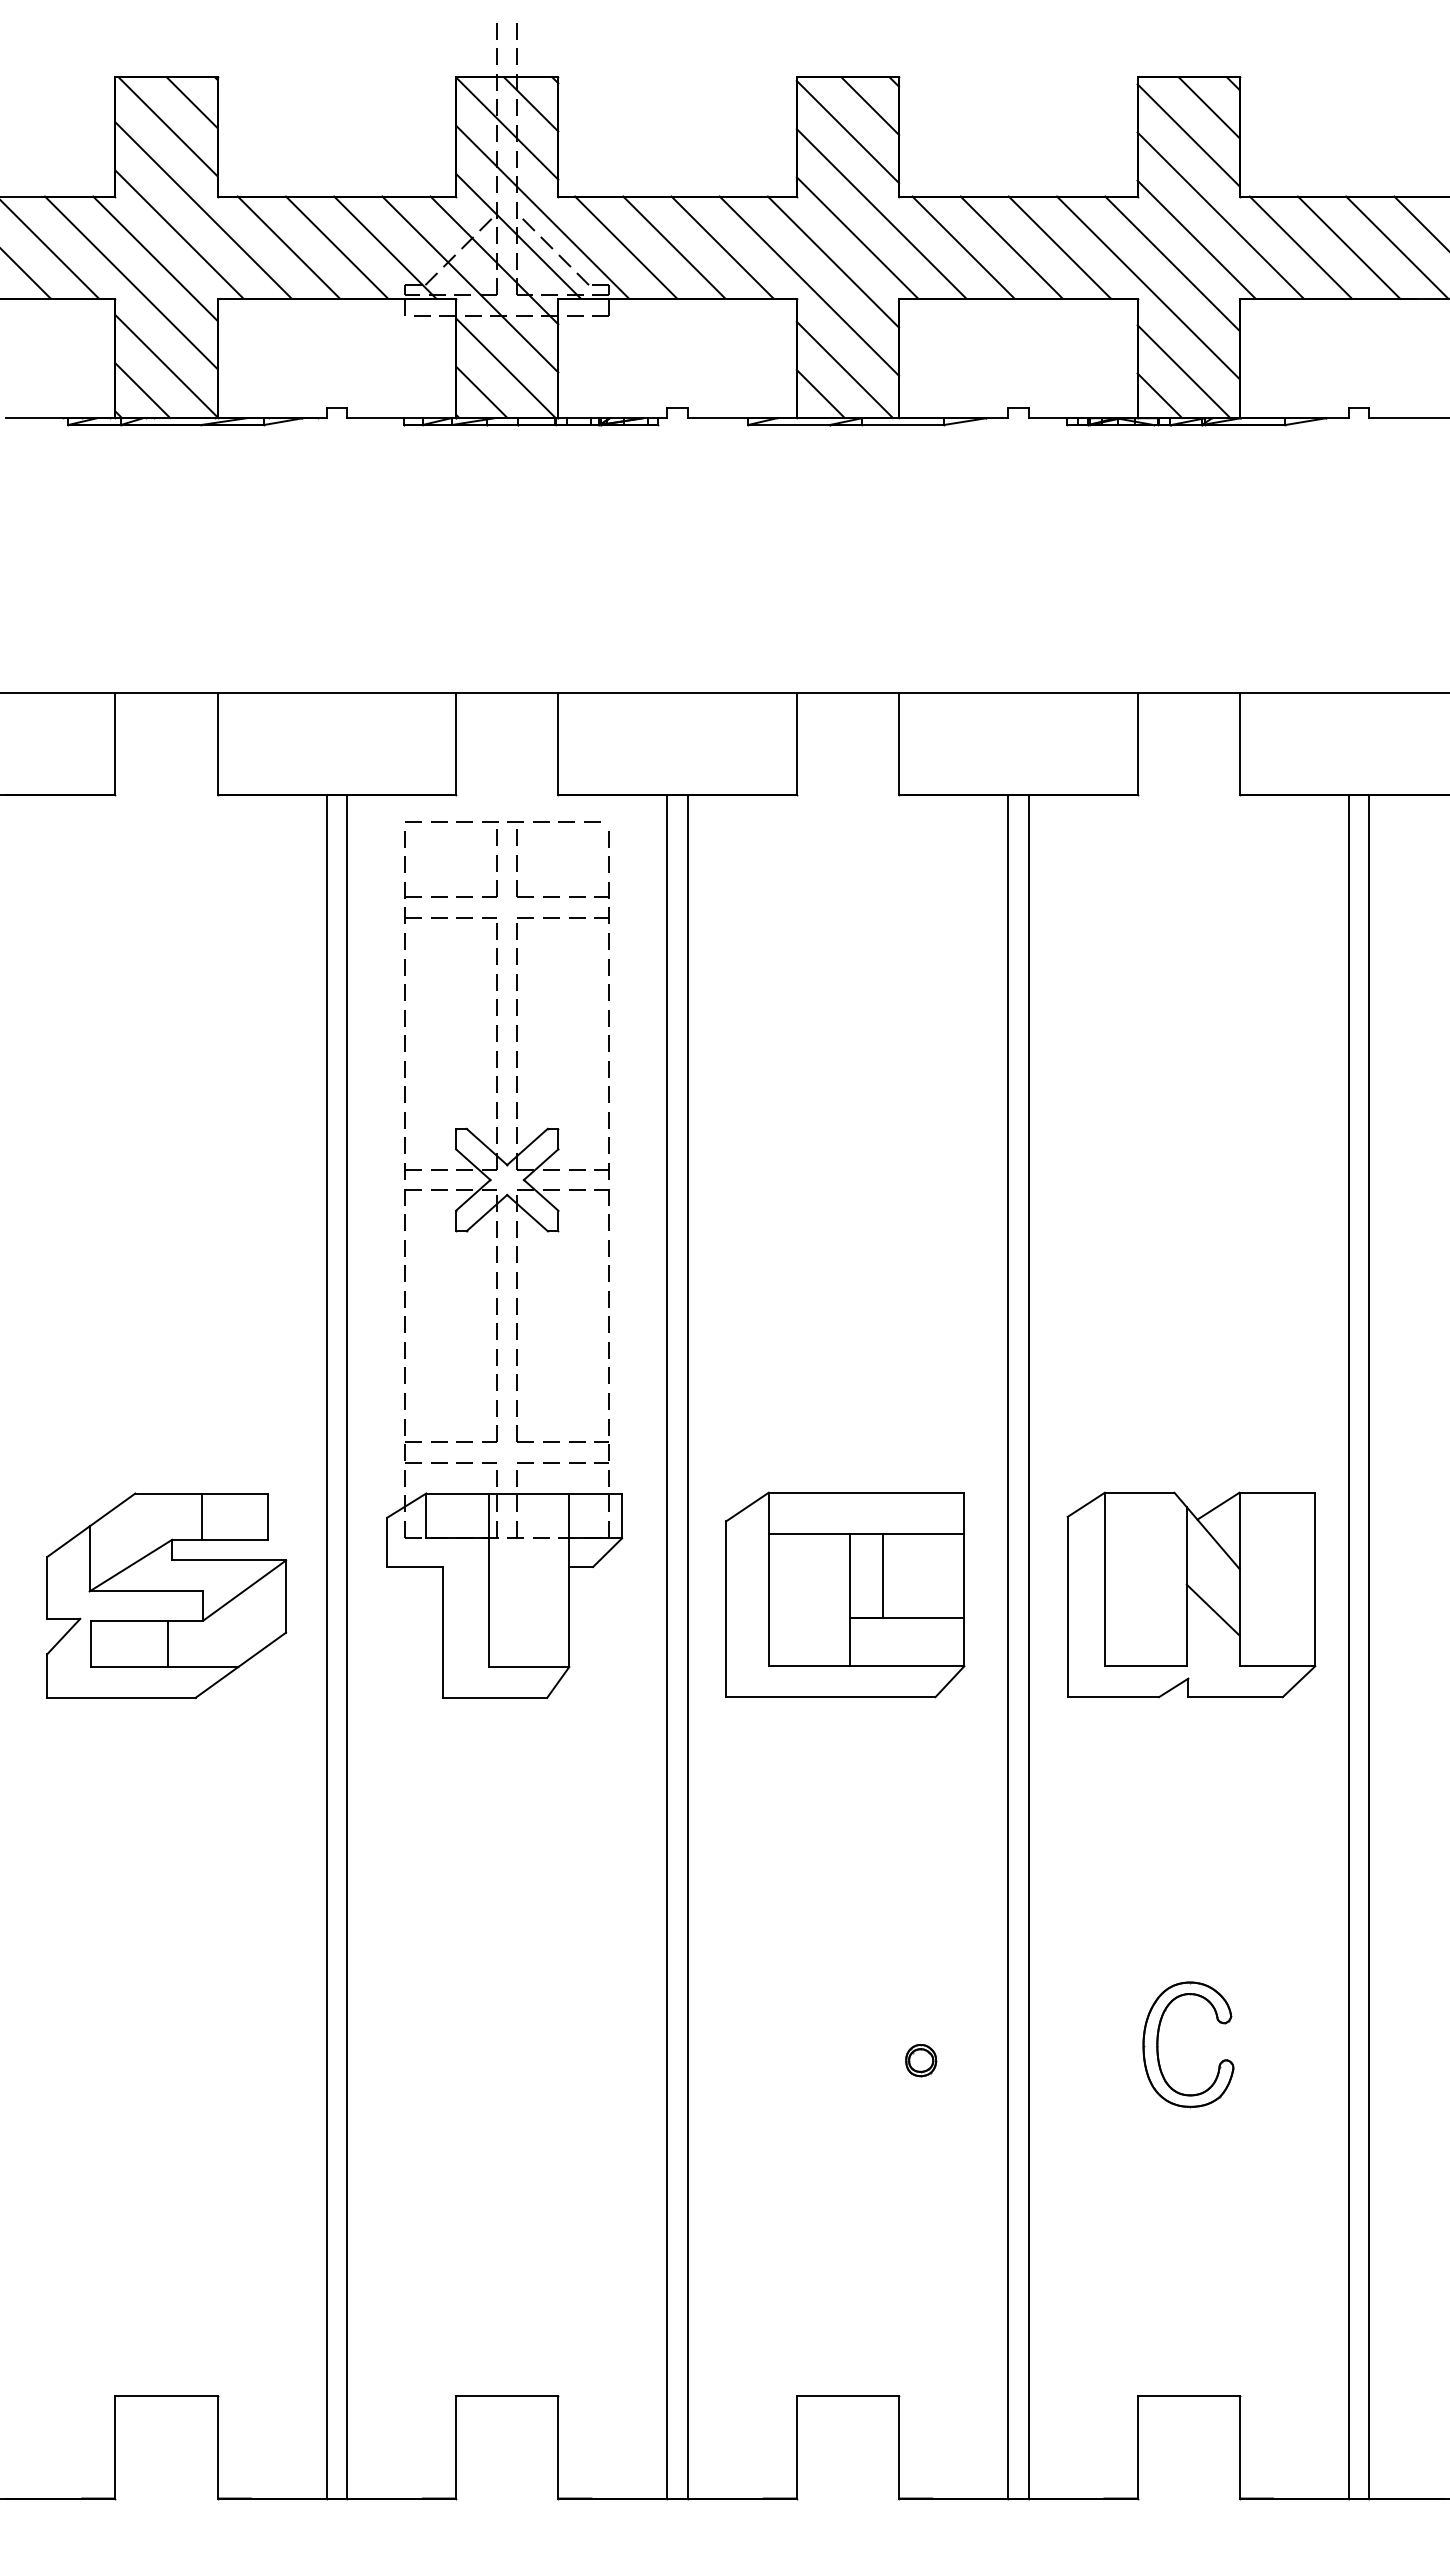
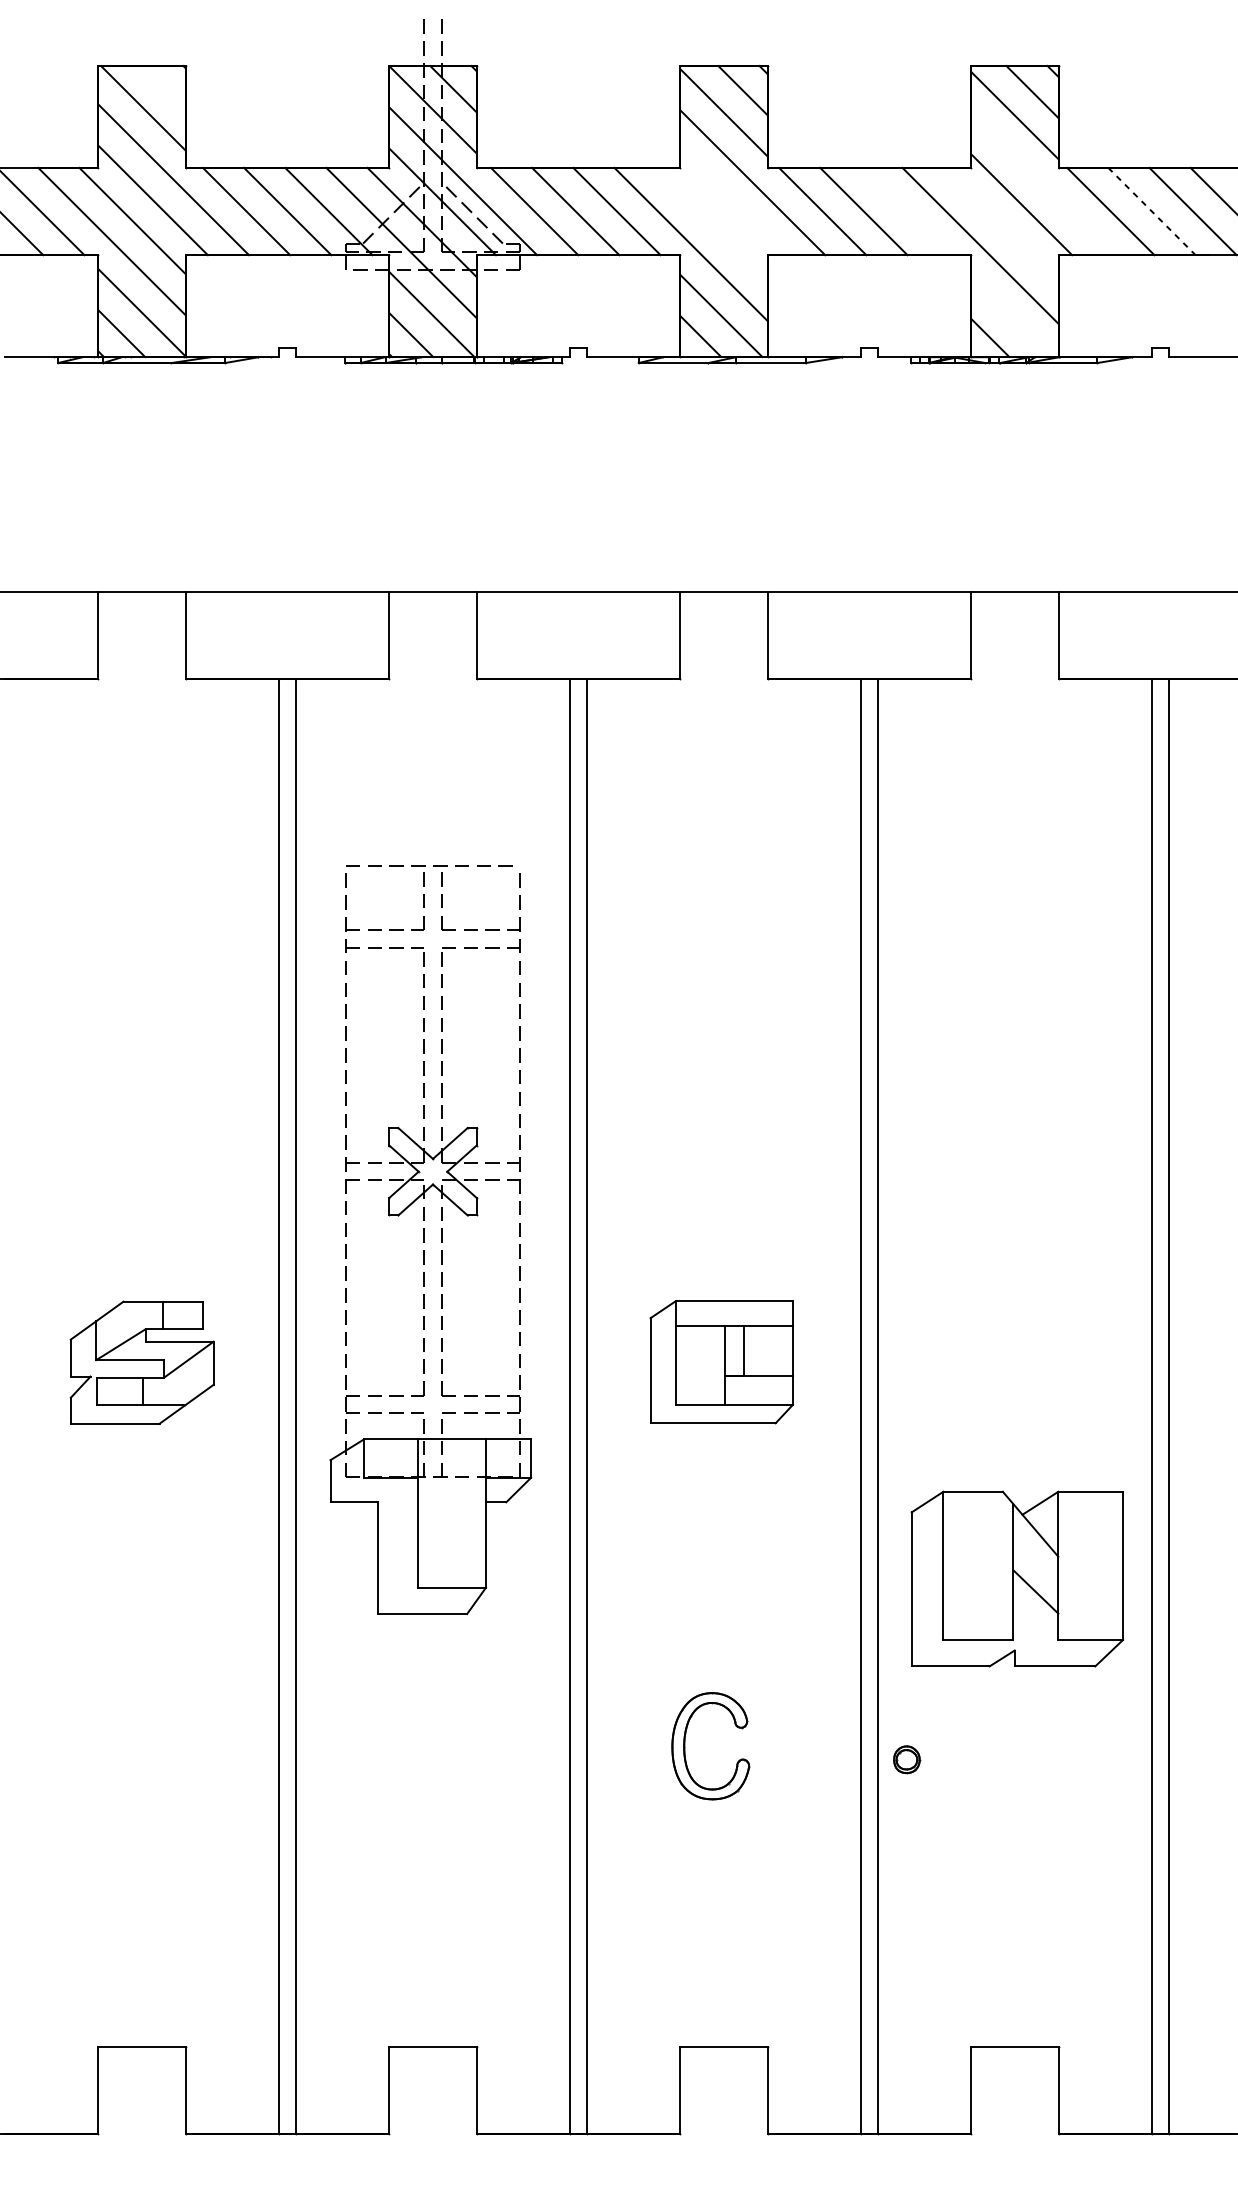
line: (191, 102) -> (163, 87), removed
line: (1220, 215) -> (1042, 184), removed
line: (857, 237) -> (732, 202), removed
line: (1059, 247) -> (904, 211), removed
line: (1349, 248) -> (1152, 212), solid -> dashed
line: (833, 261) -> (711, 223), removed
line: (1172, 263) -> (1001, 225), removed
line: (1183, 371) -> (1010, 317), removed
part: (497, 1259) -> (424, 1239), moved
part: (845, 1594) -> (721, 1361), size x0.7
part: (1191, 1594) -> (1017, 1578), moved
part: (166, 1595) -> (142, 1362), size x0.7
part: (1158, 2044) -> (685, 1746), moved
part: (921, 2060) -> (907, 1759), moved

